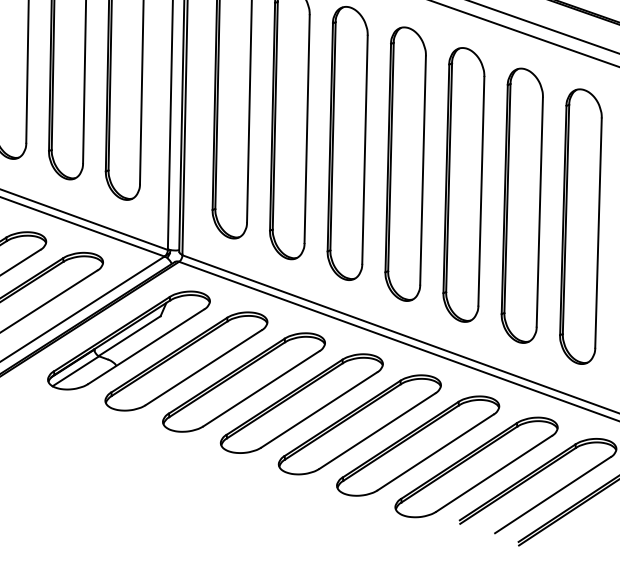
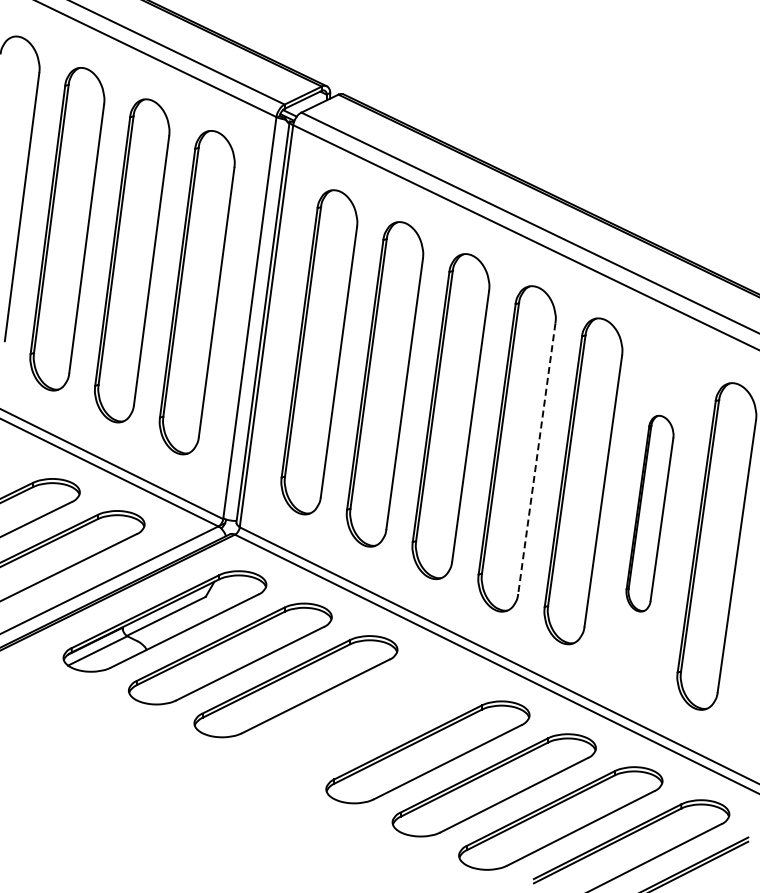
line: (422, 170) -> (536, 458), solid -> dashed
part: (521, 205) -> (649, 513), size x0.6
part: (301, 403) -> (361, 719), removed

